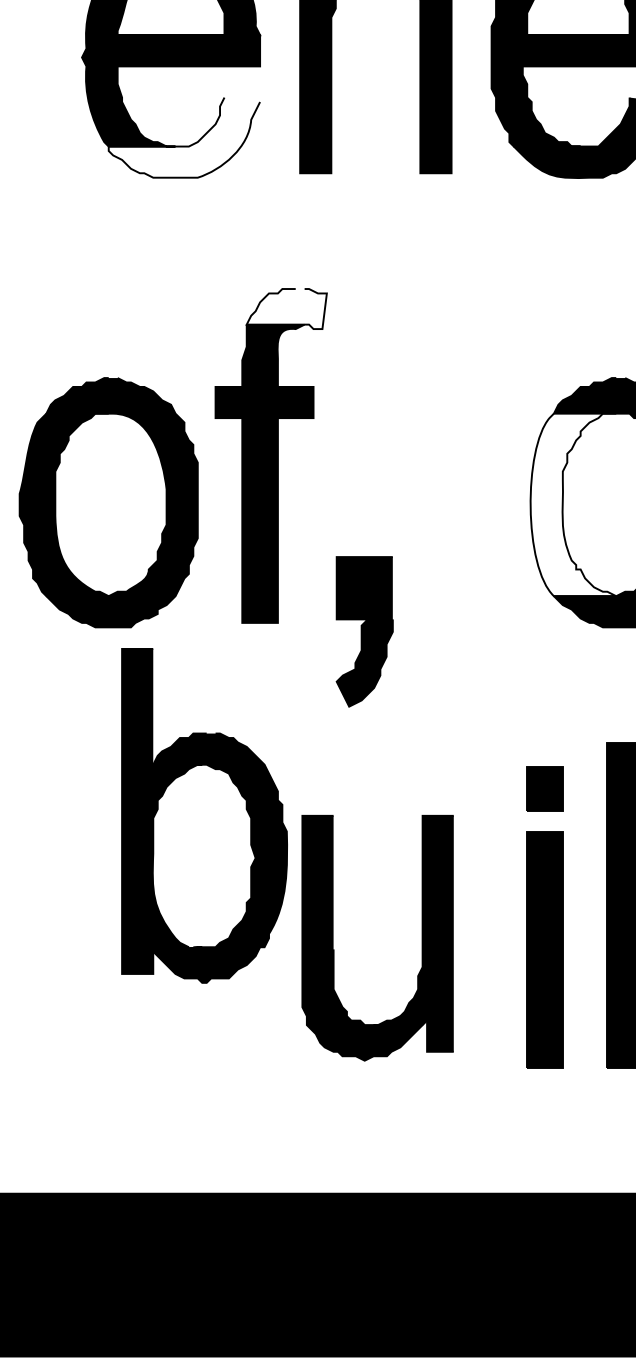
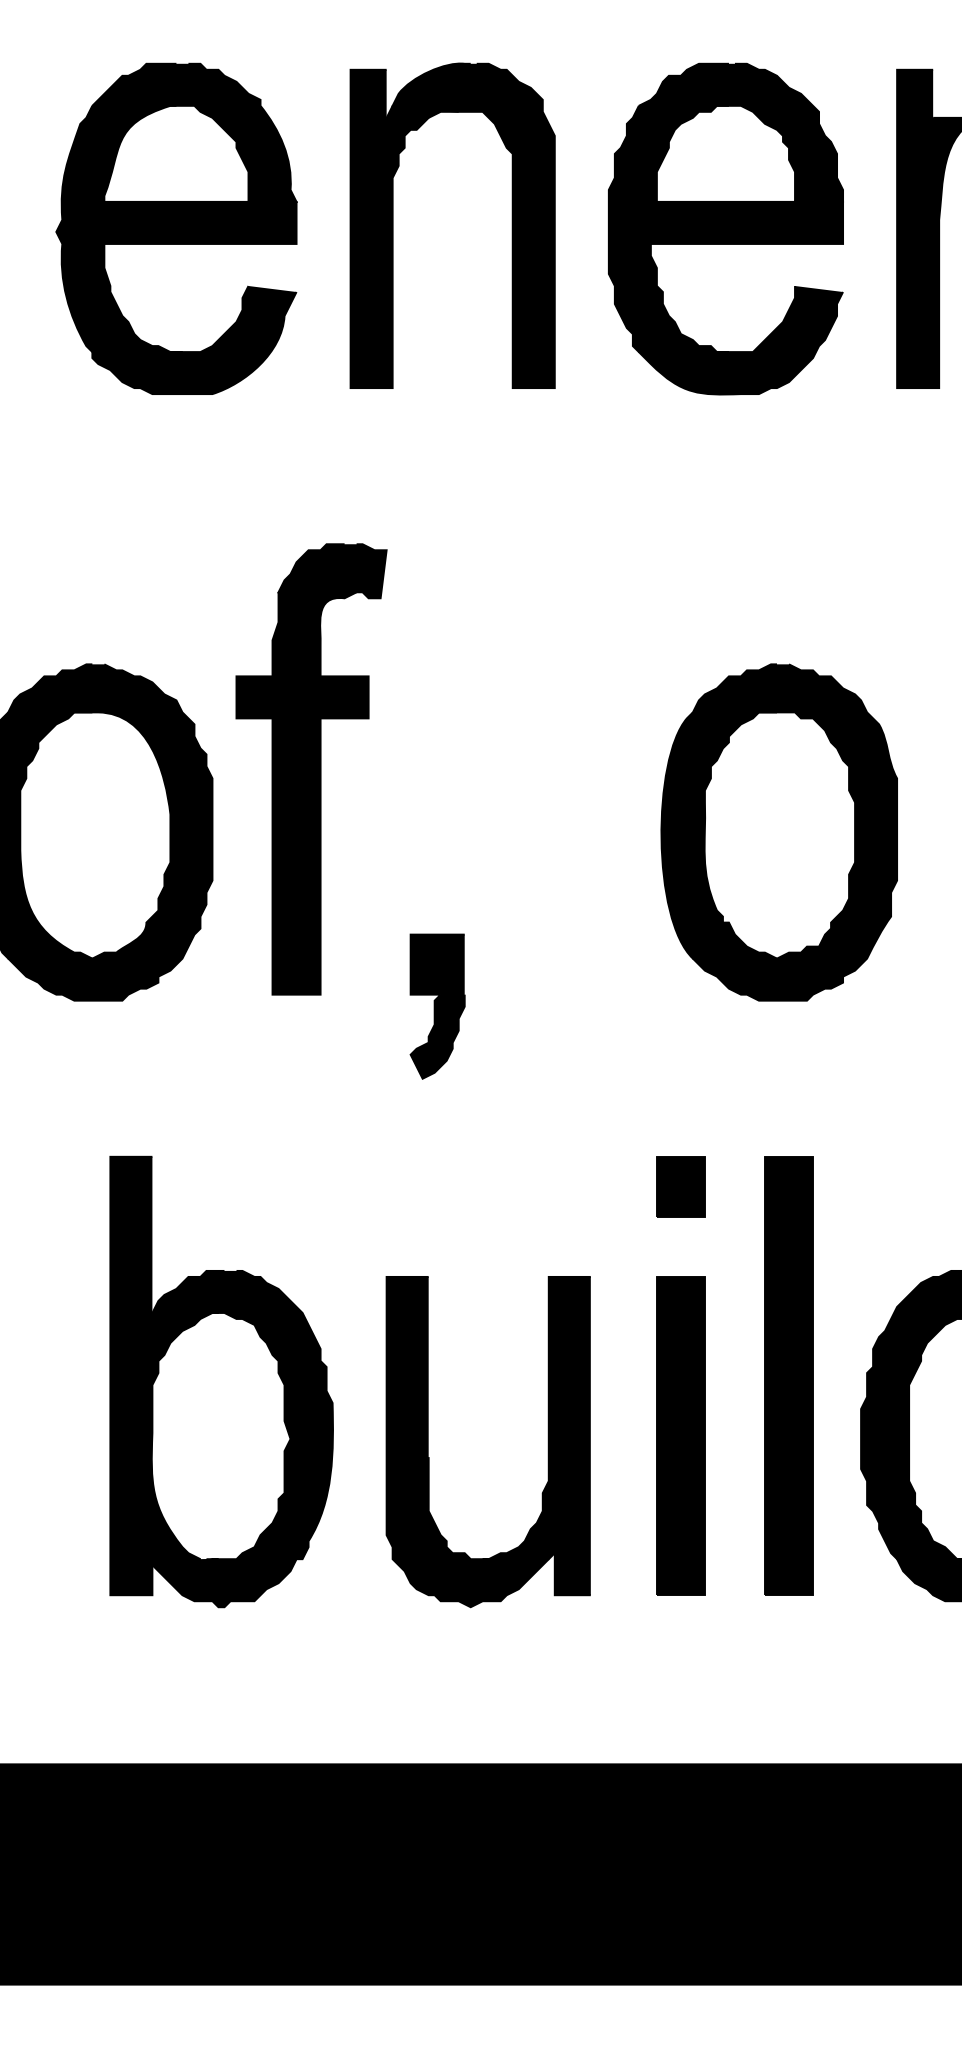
fill: (184, 137) -> (194, 340), added
fill: (286, 309) -> (332, 571), added
fill: (572, 504) -> (718, 835), added
part: (364, 631) -> (437, 1006), size x0.71
part: (544, 788) -> (680, 1186), moved
part: (204, 815) -> (221, 1381), moved
part: (333, 938) -> (428, 1442), moved

